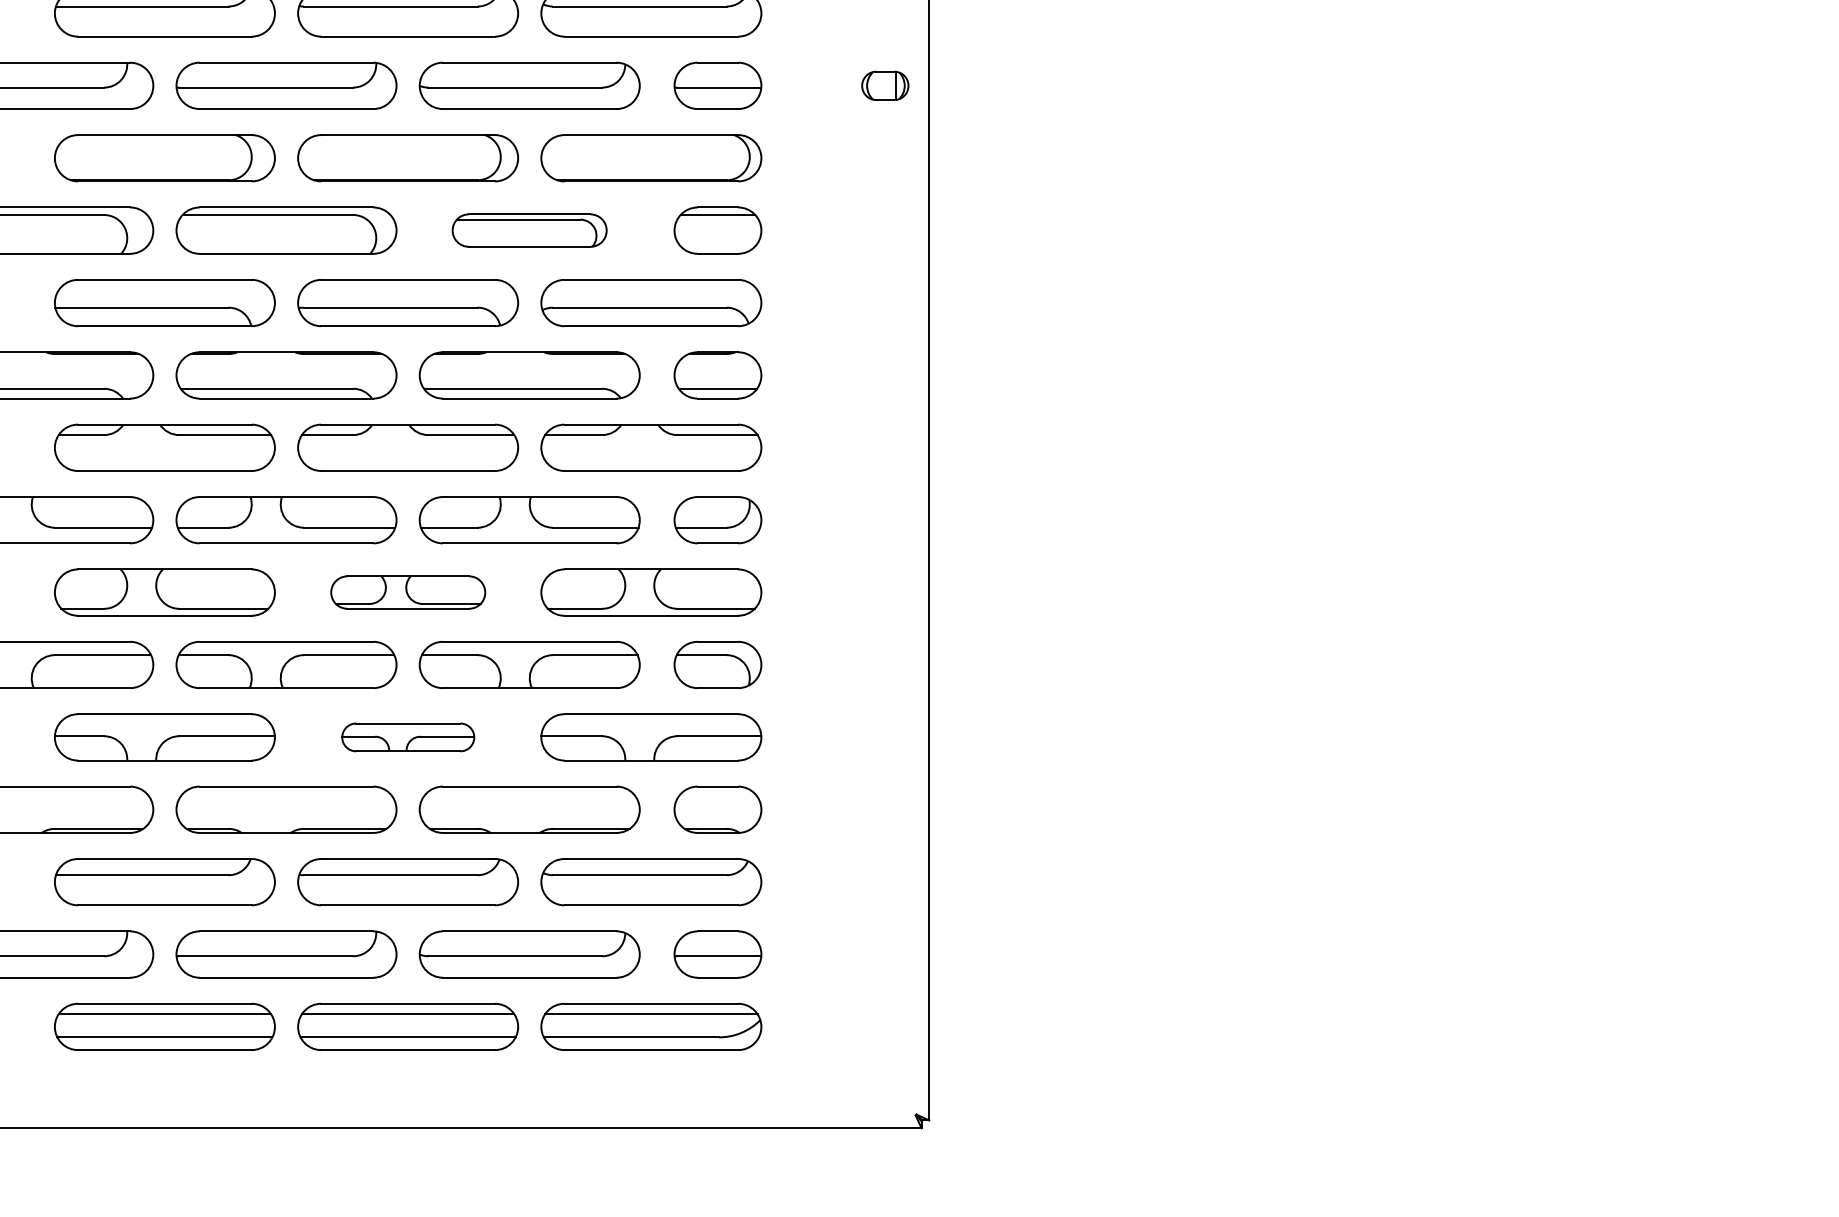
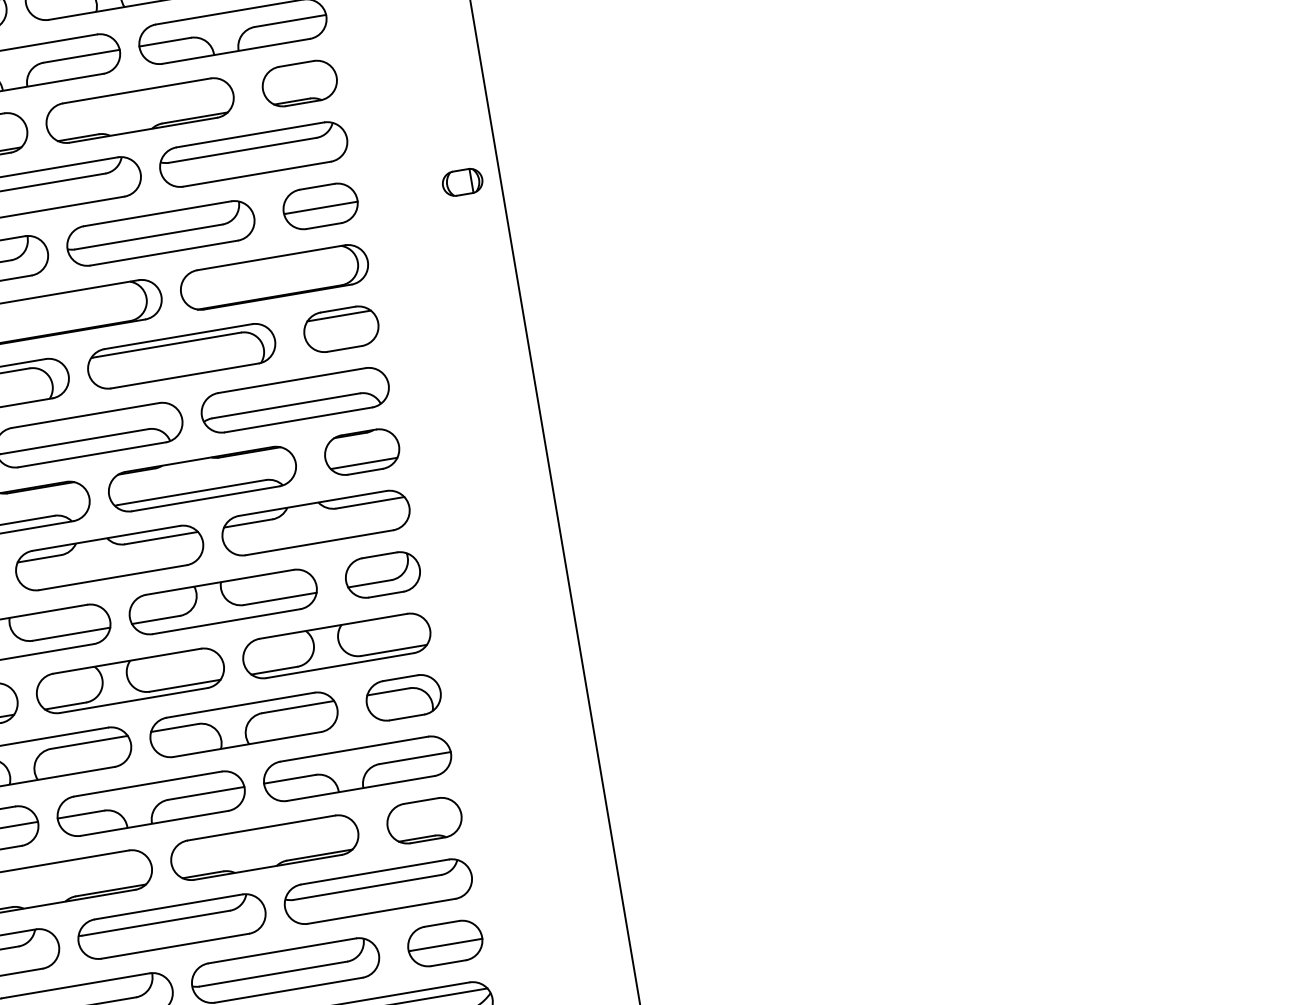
part: (529, 230) -> (181, 356), size x1.43
part: (408, 592) -> (130, 680), size x1.43
part: (408, 737) -> (151, 803), size x1.67

